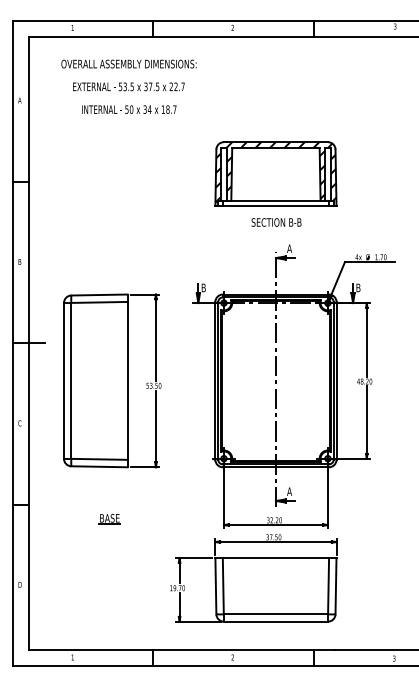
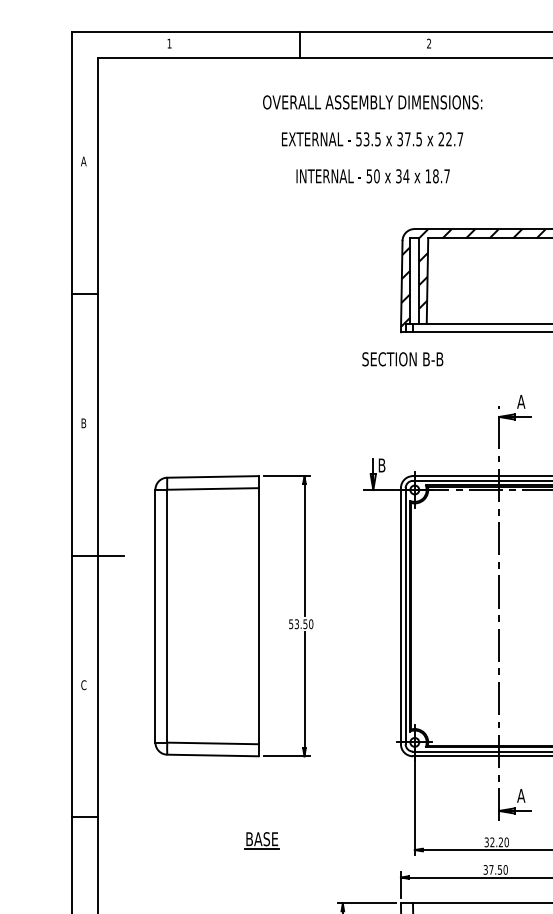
text: (128, 86) -> (371, 138), moved
text: (276, 222) -> (402, 359), moved
part: (109, 519) -> (261, 840), moved

